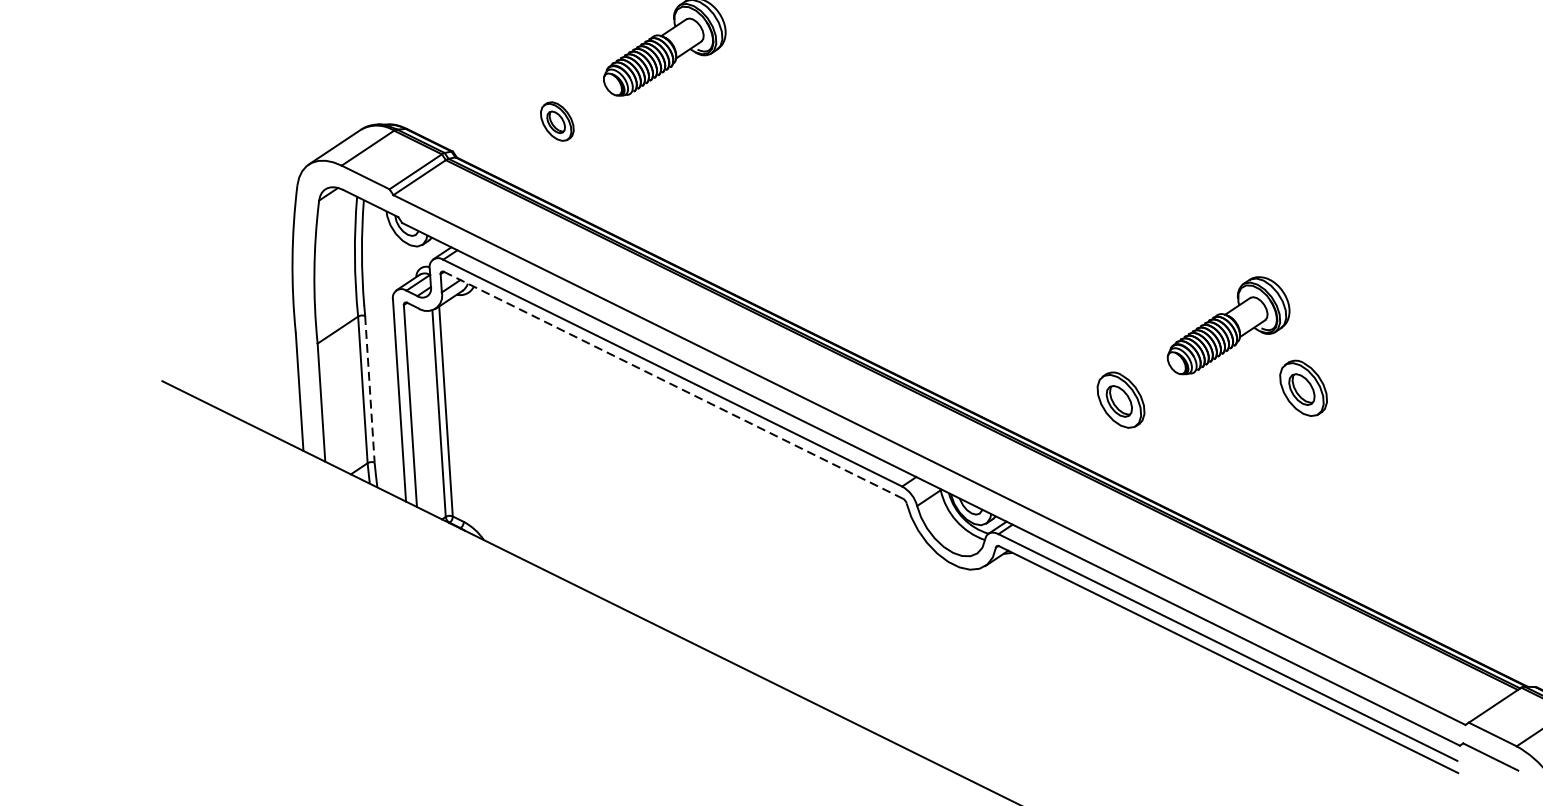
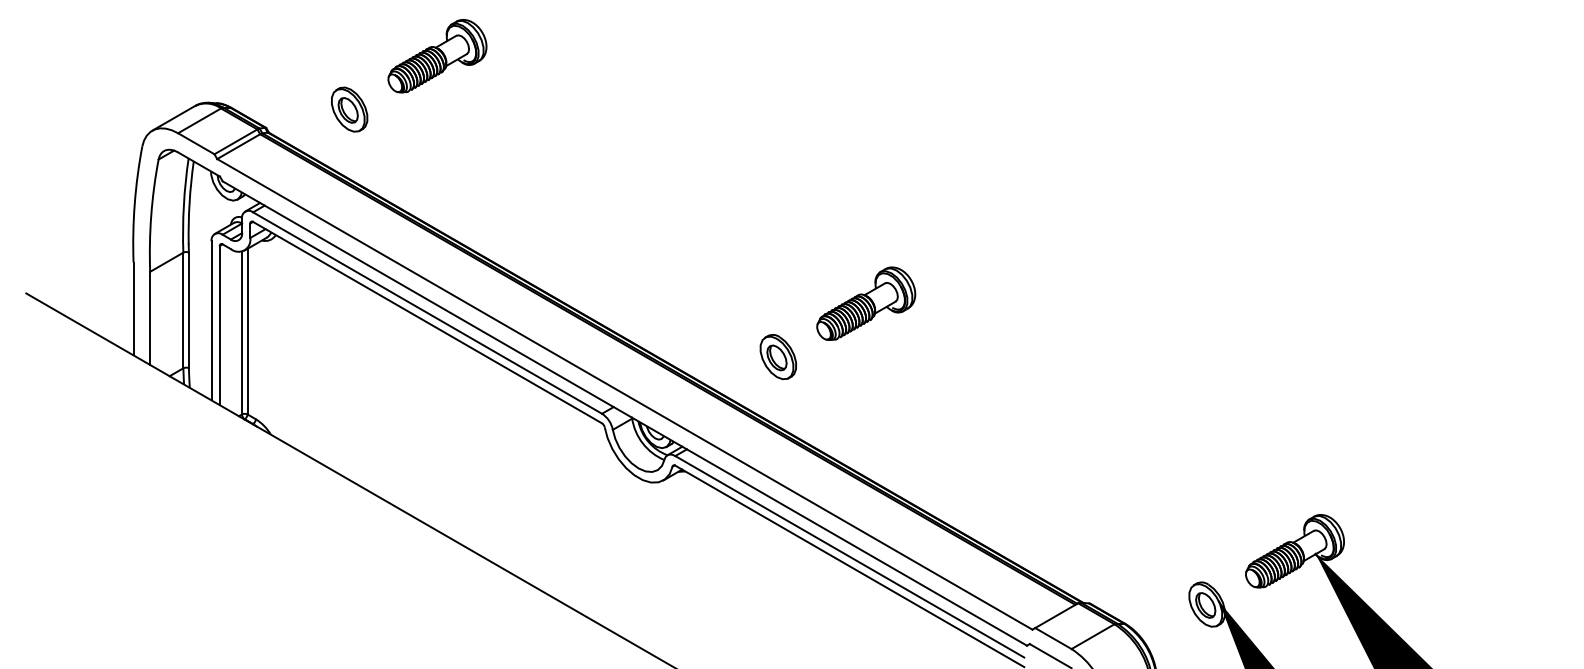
part: (557, 121) -> (349, 109), size x1.43
line: (673, 385) -> (427, 322), dashed -> solid
part: (1302, 388) -> (921, 357), removed
line: (369, 389) -> (188, 310), dashed -> solid

